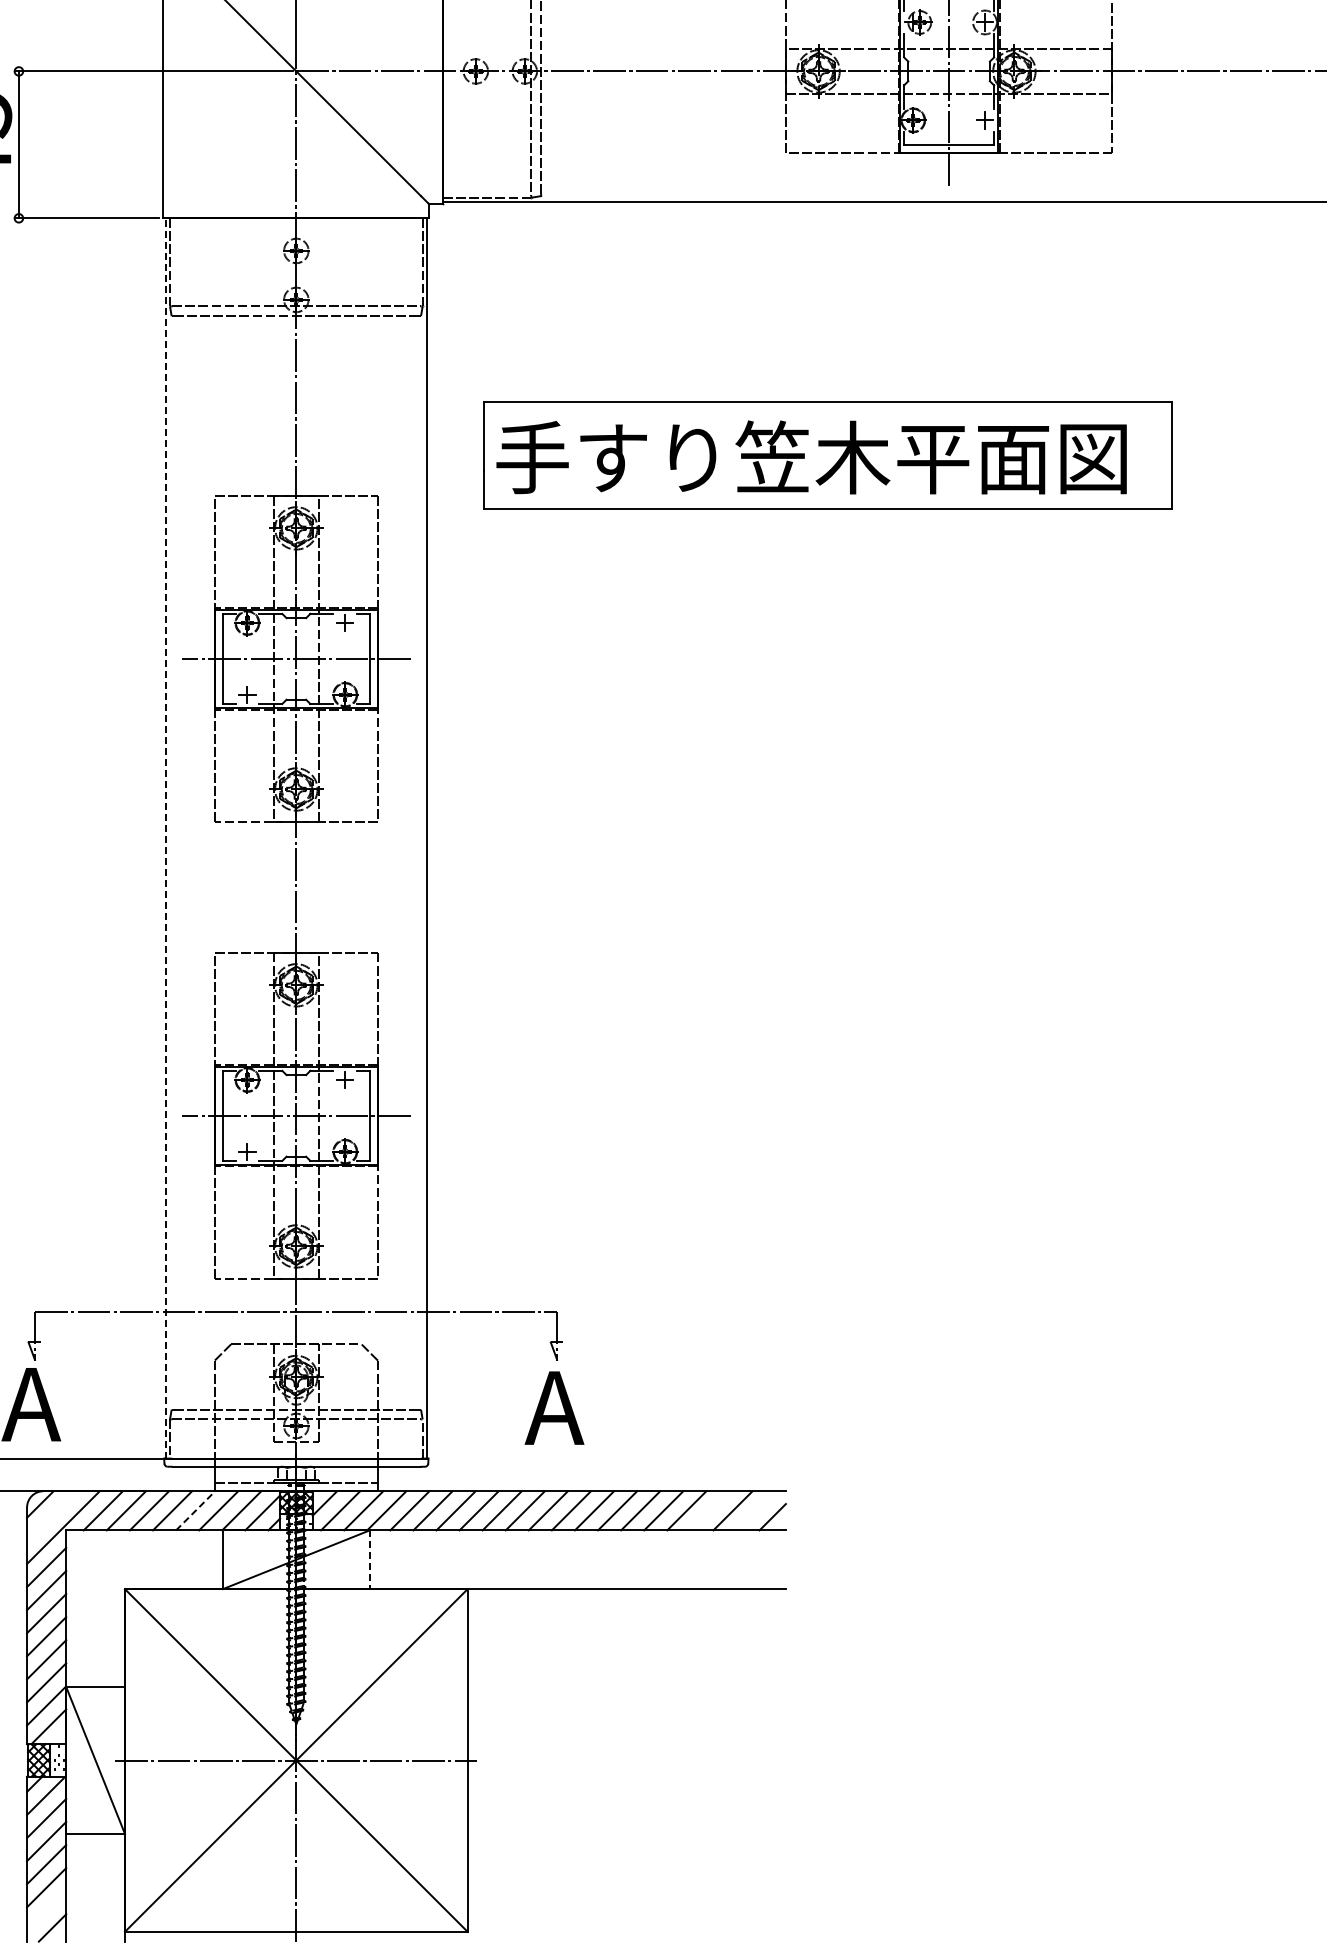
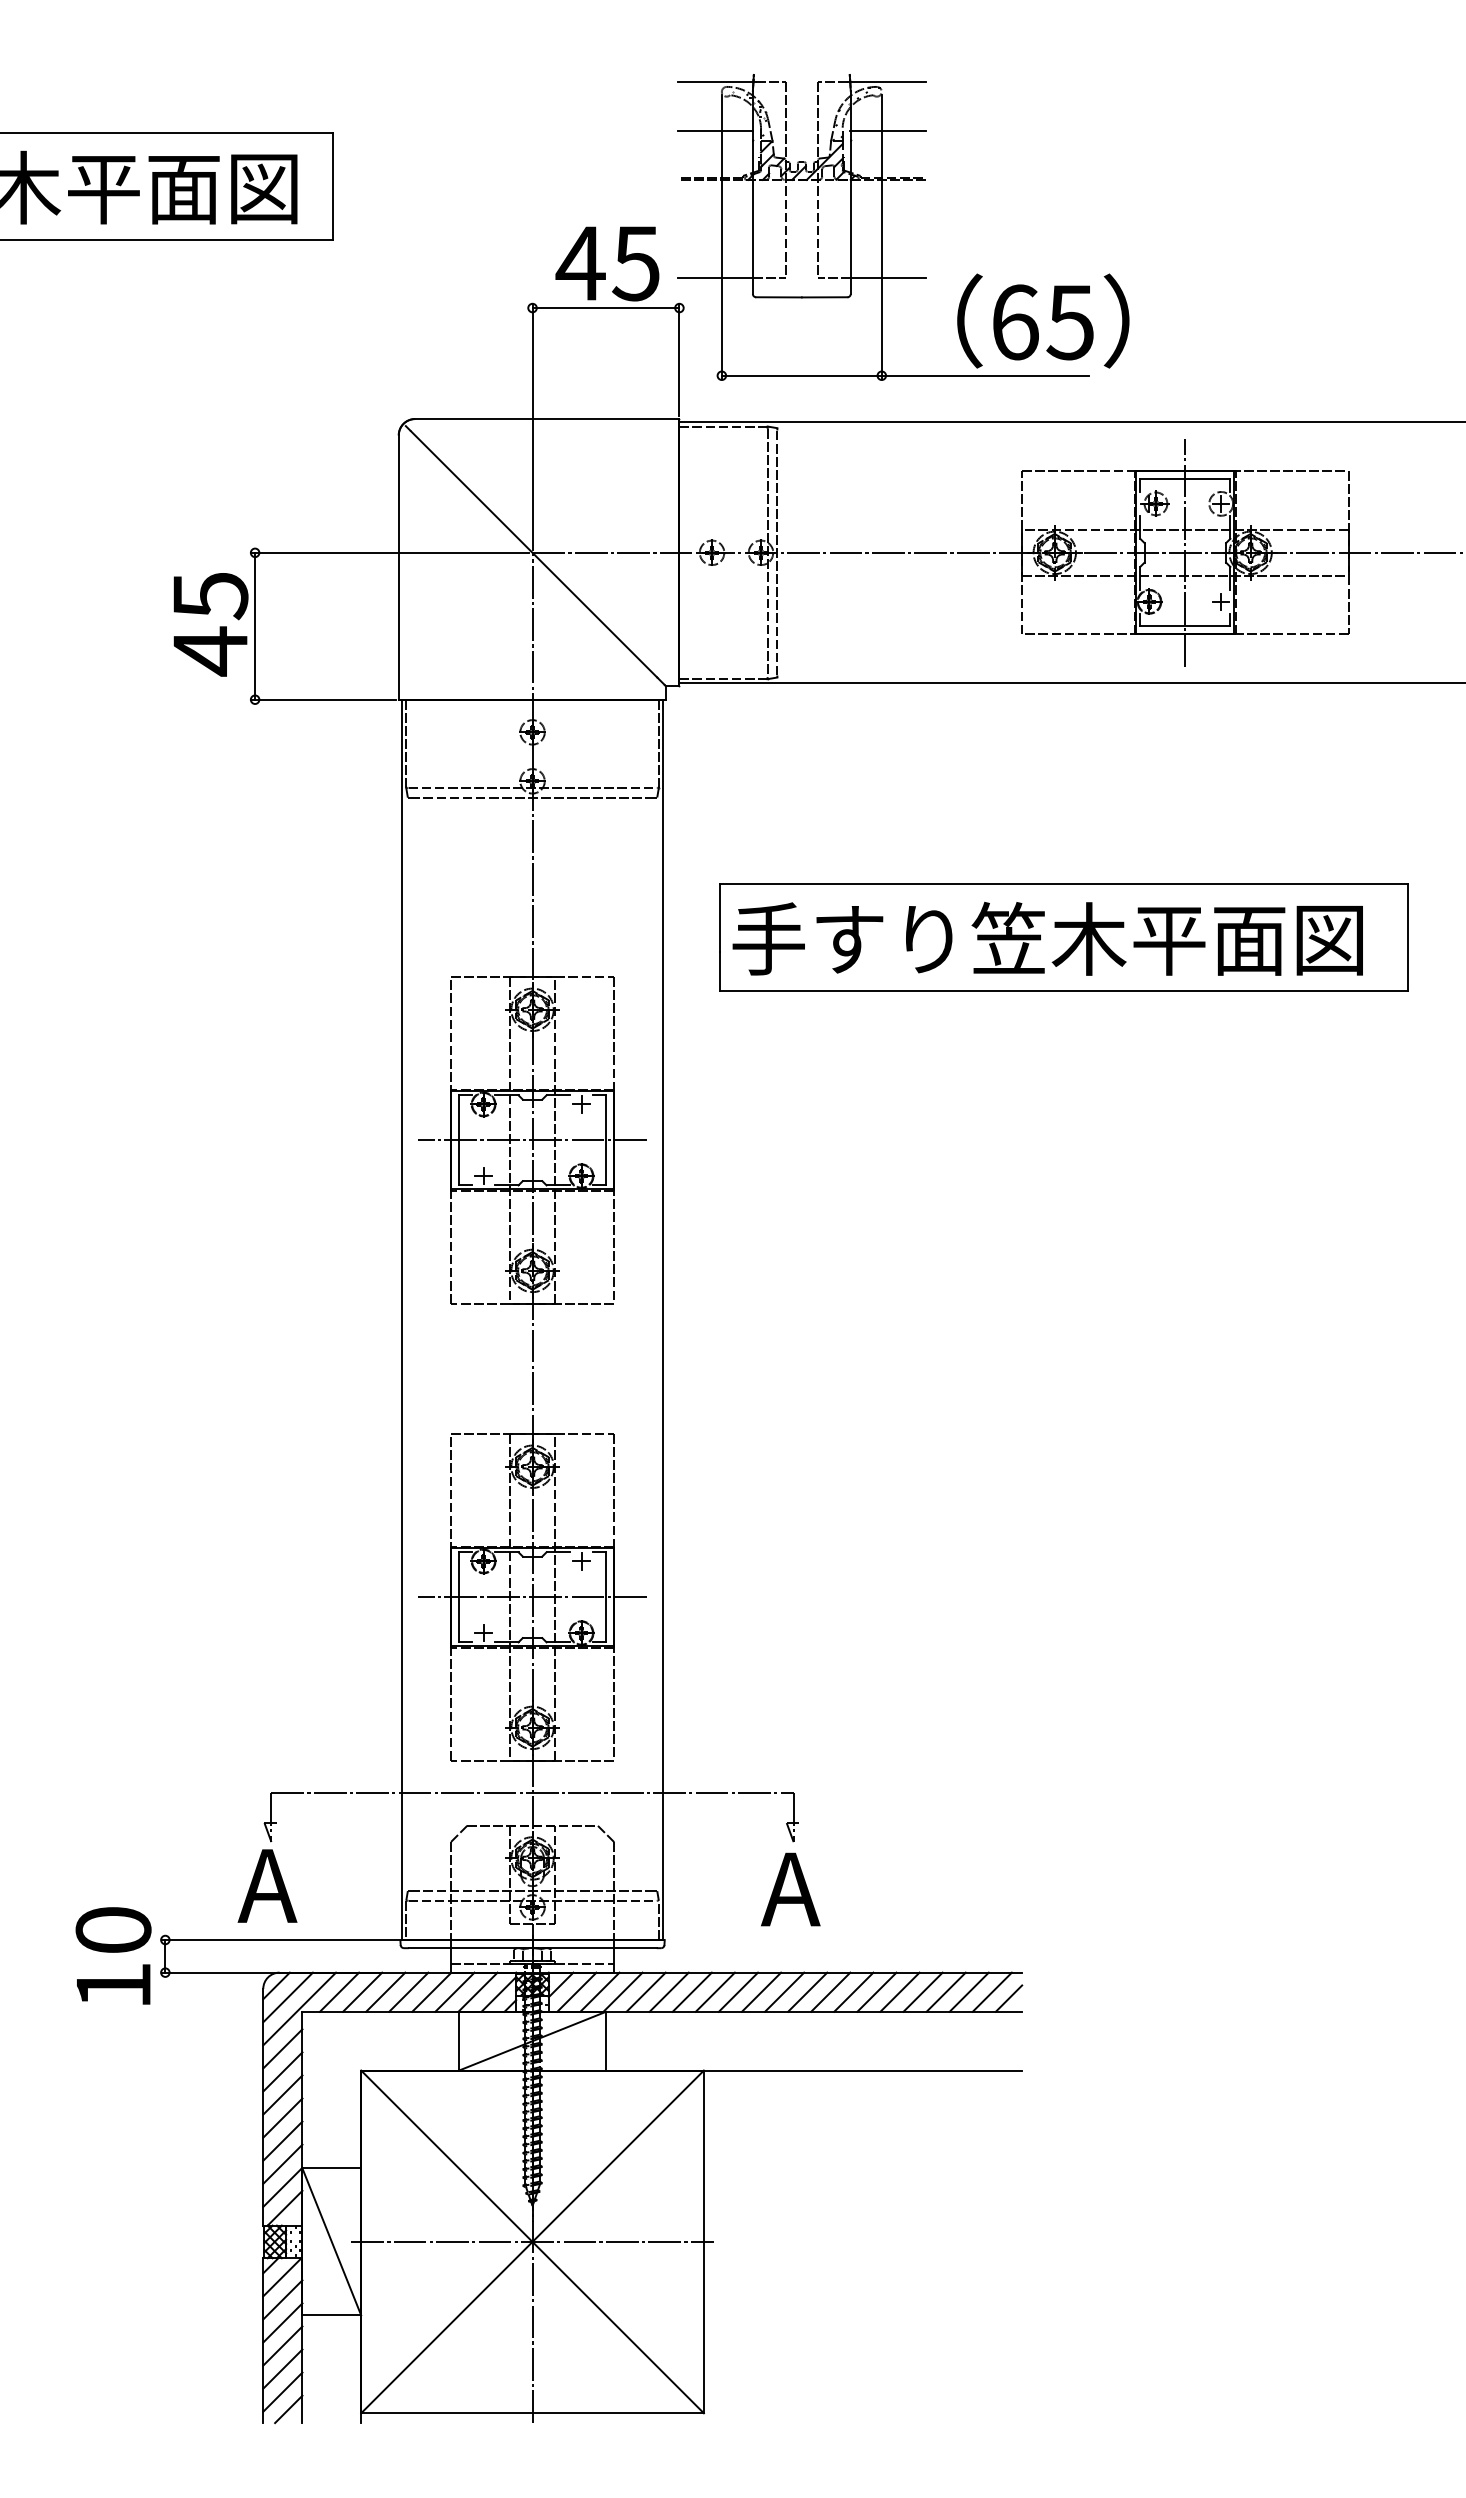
line: (166, 838) -> (402, 1319), dashed -> solid
line: (709, 1510) -> (945, 1991), added
line: (755, 1510) -> (991, 1991), added
line: (195, 1511) -> (431, 1992), dashed -> solid
line: (51, 1516) -> (287, 1997), added
line: (369, 1560) -> (605, 2041), dashed -> solid
line: (46, 1910) -> (282, 2391), added

